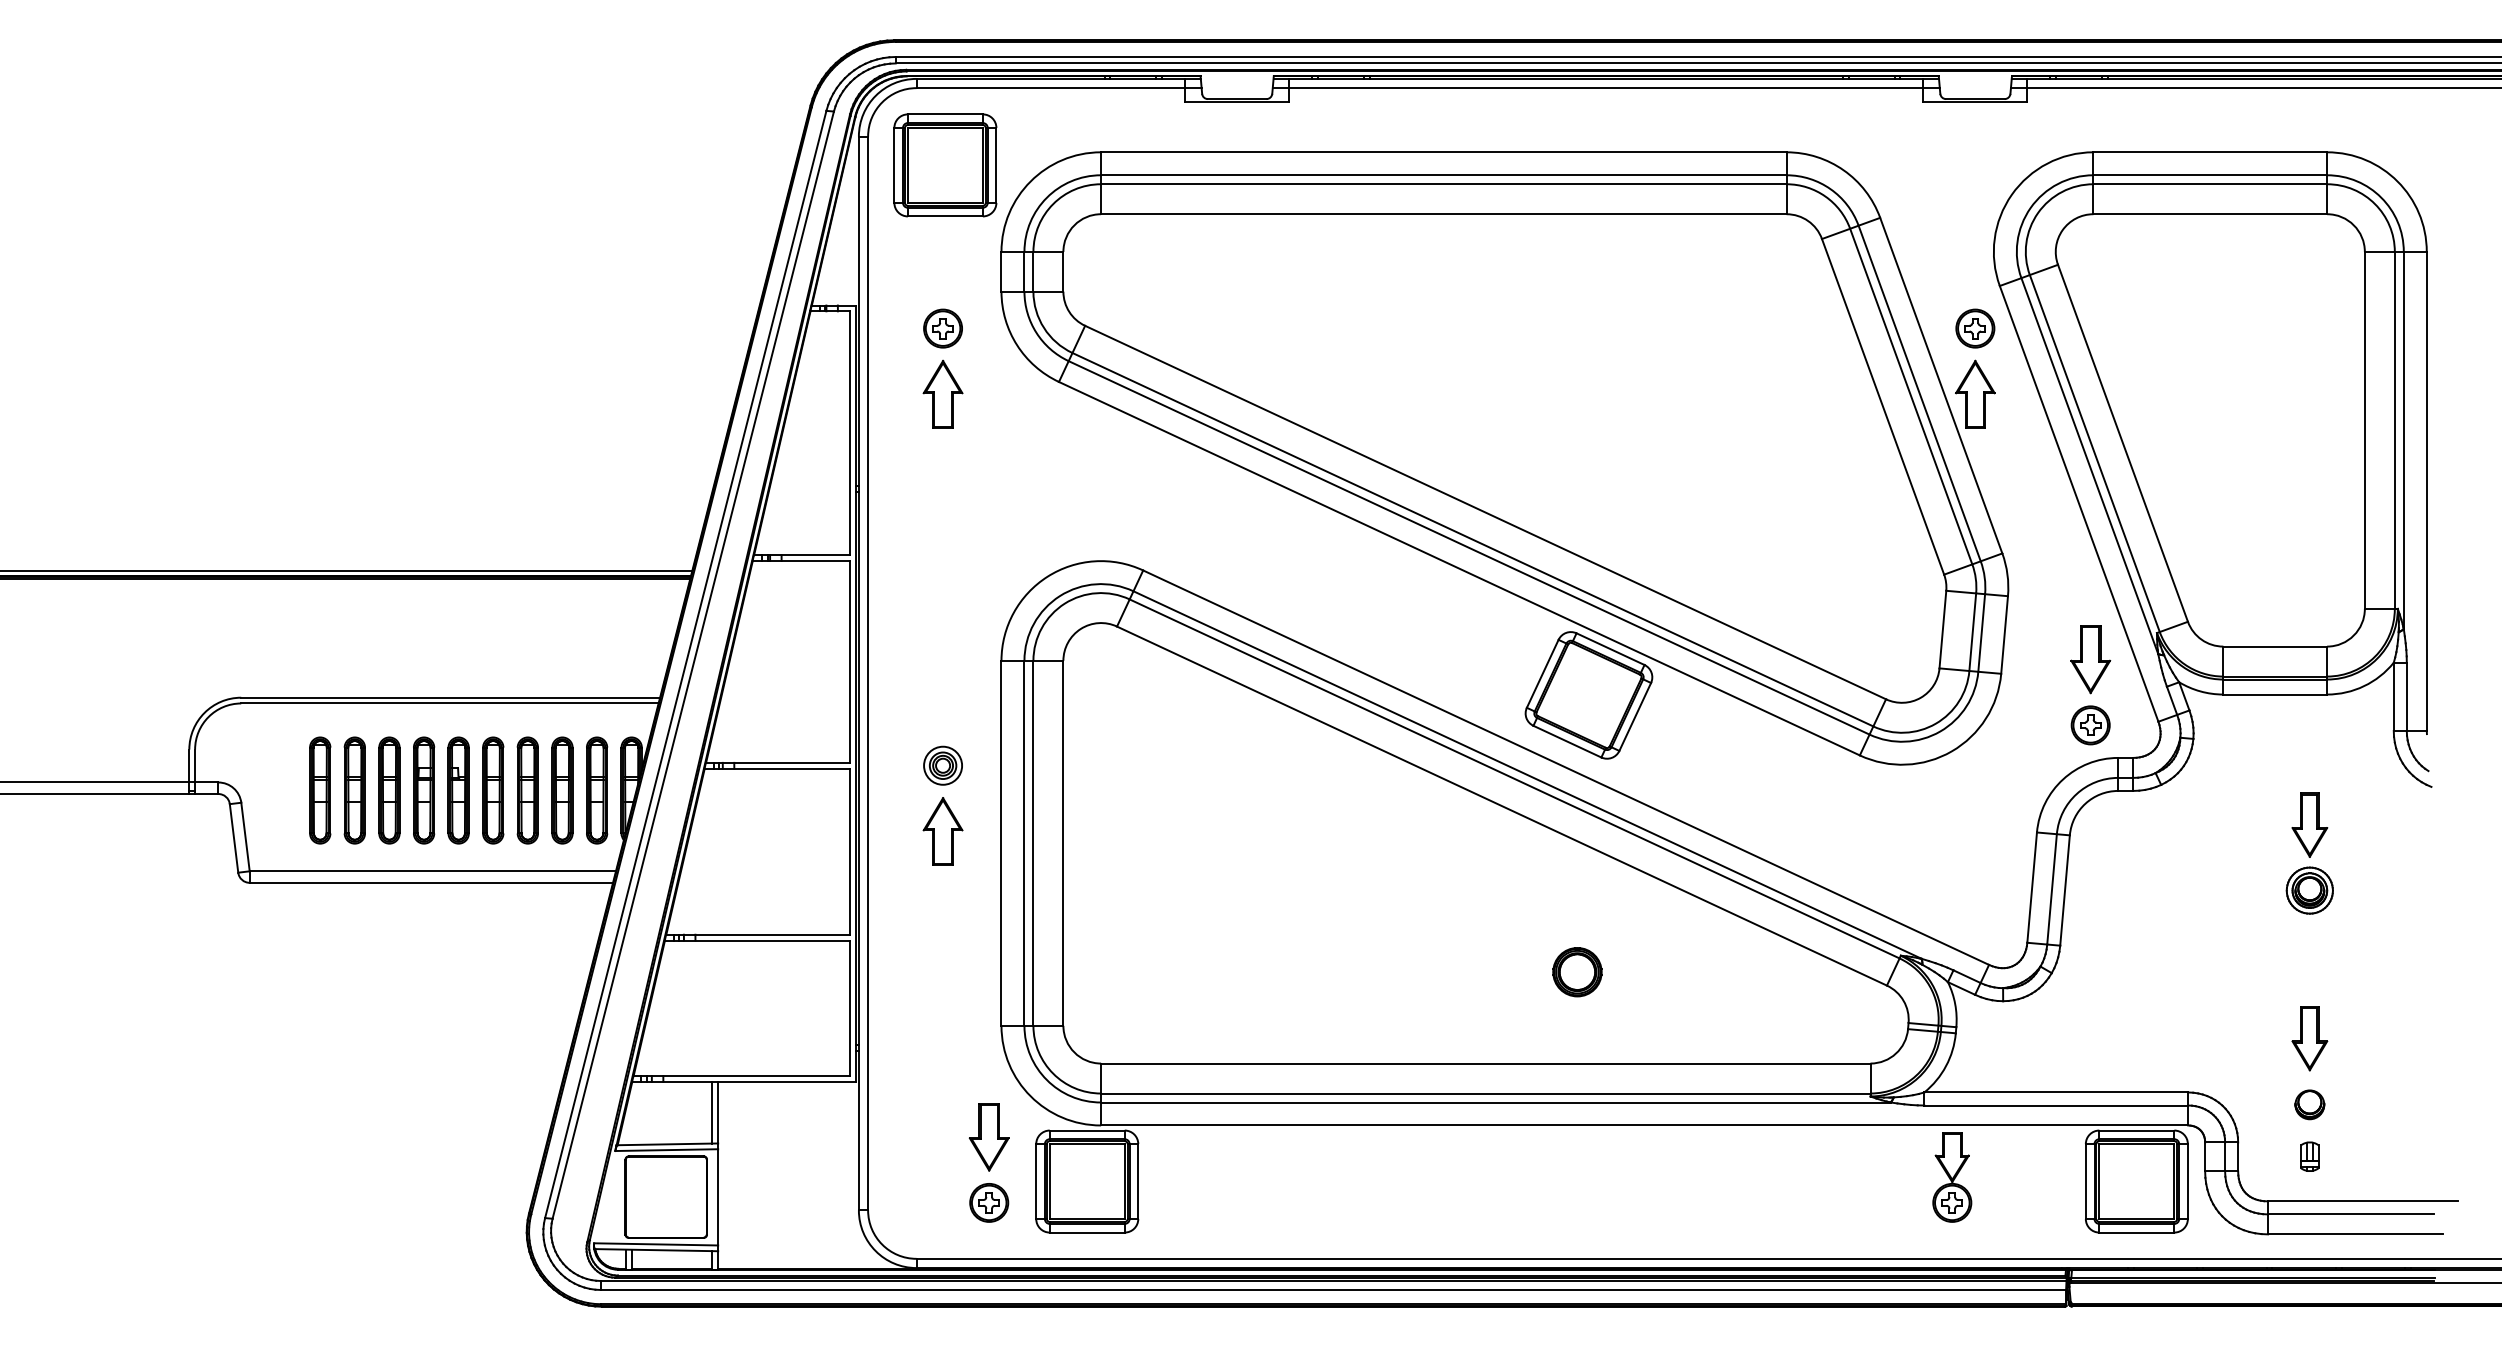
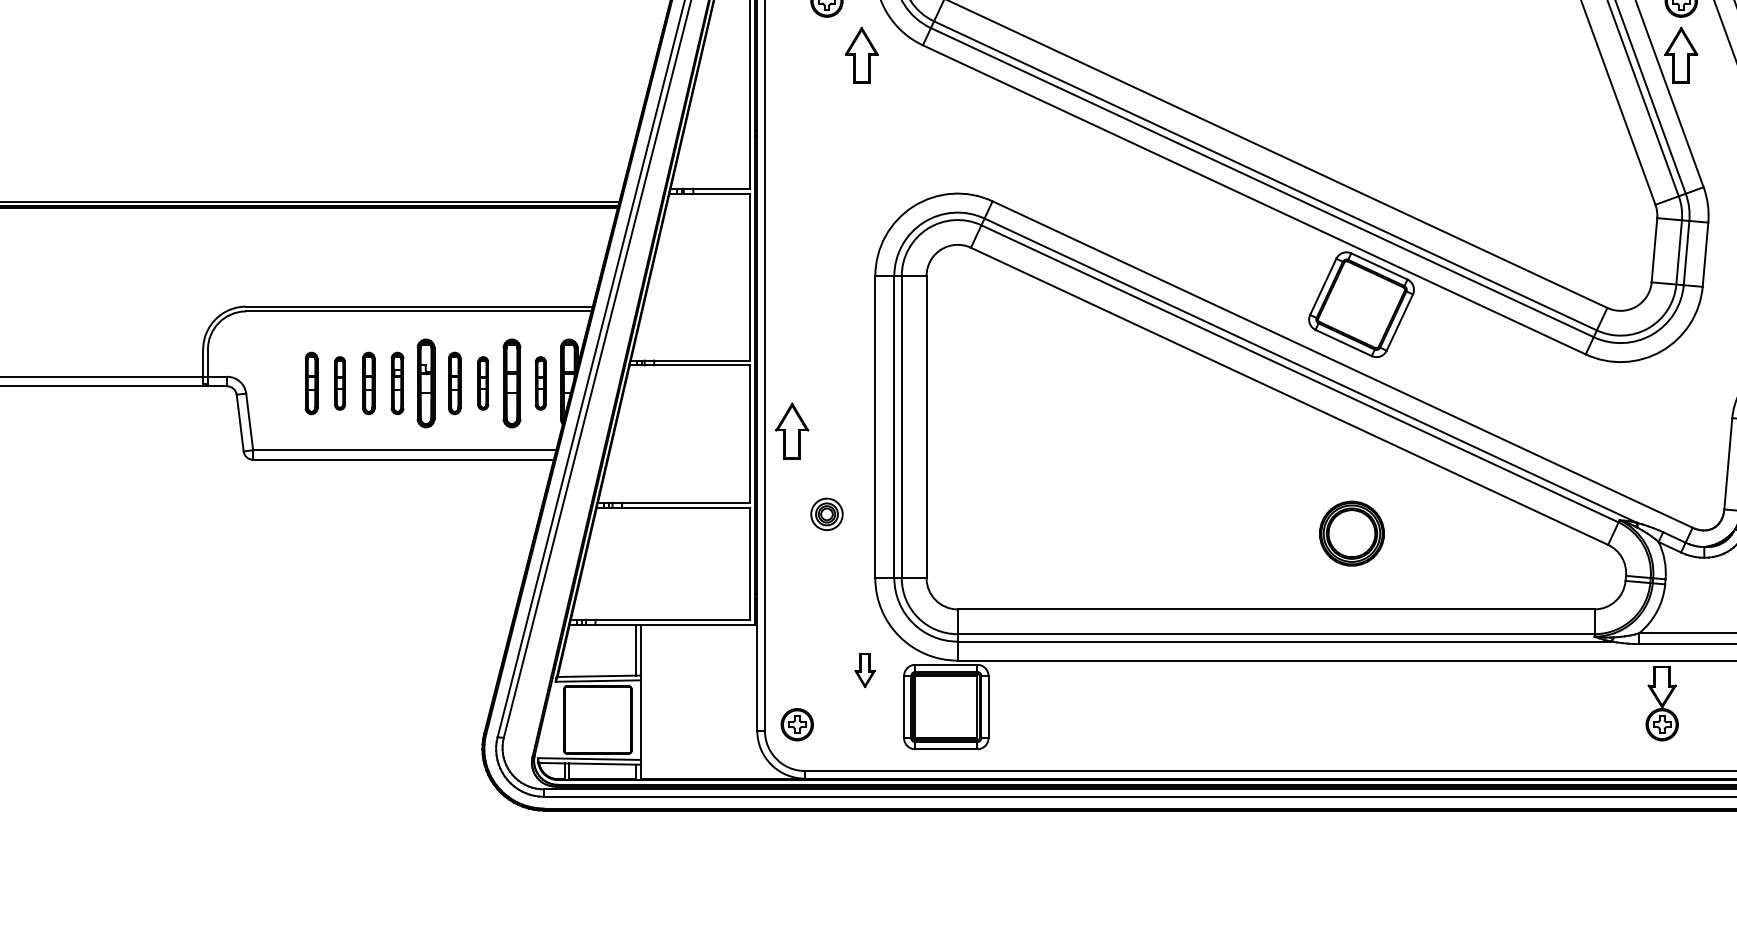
part: (942, 393) -> (861, 54), moved
part: (942, 765) -> (826, 514), moved
part: (320, 790) -> (311, 383), size x0.7
part: (354, 790) -> (339, 383), size x0.6
part: (389, 790) -> (368, 383), size x0.7
part: (424, 790) -> (397, 383), size x0.7
part: (493, 790) -> (454, 383), size x0.7
part: (527, 790) -> (483, 383), size x0.6
part: (597, 790) -> (540, 383), size x0.6
part: (942, 831) -> (791, 431), moved
part: (1577, 972) -> (1352, 534), size x1.6
part: (988, 1137) -> (864, 670), size x0.6
part: (989, 1202) -> (797, 724), moved

